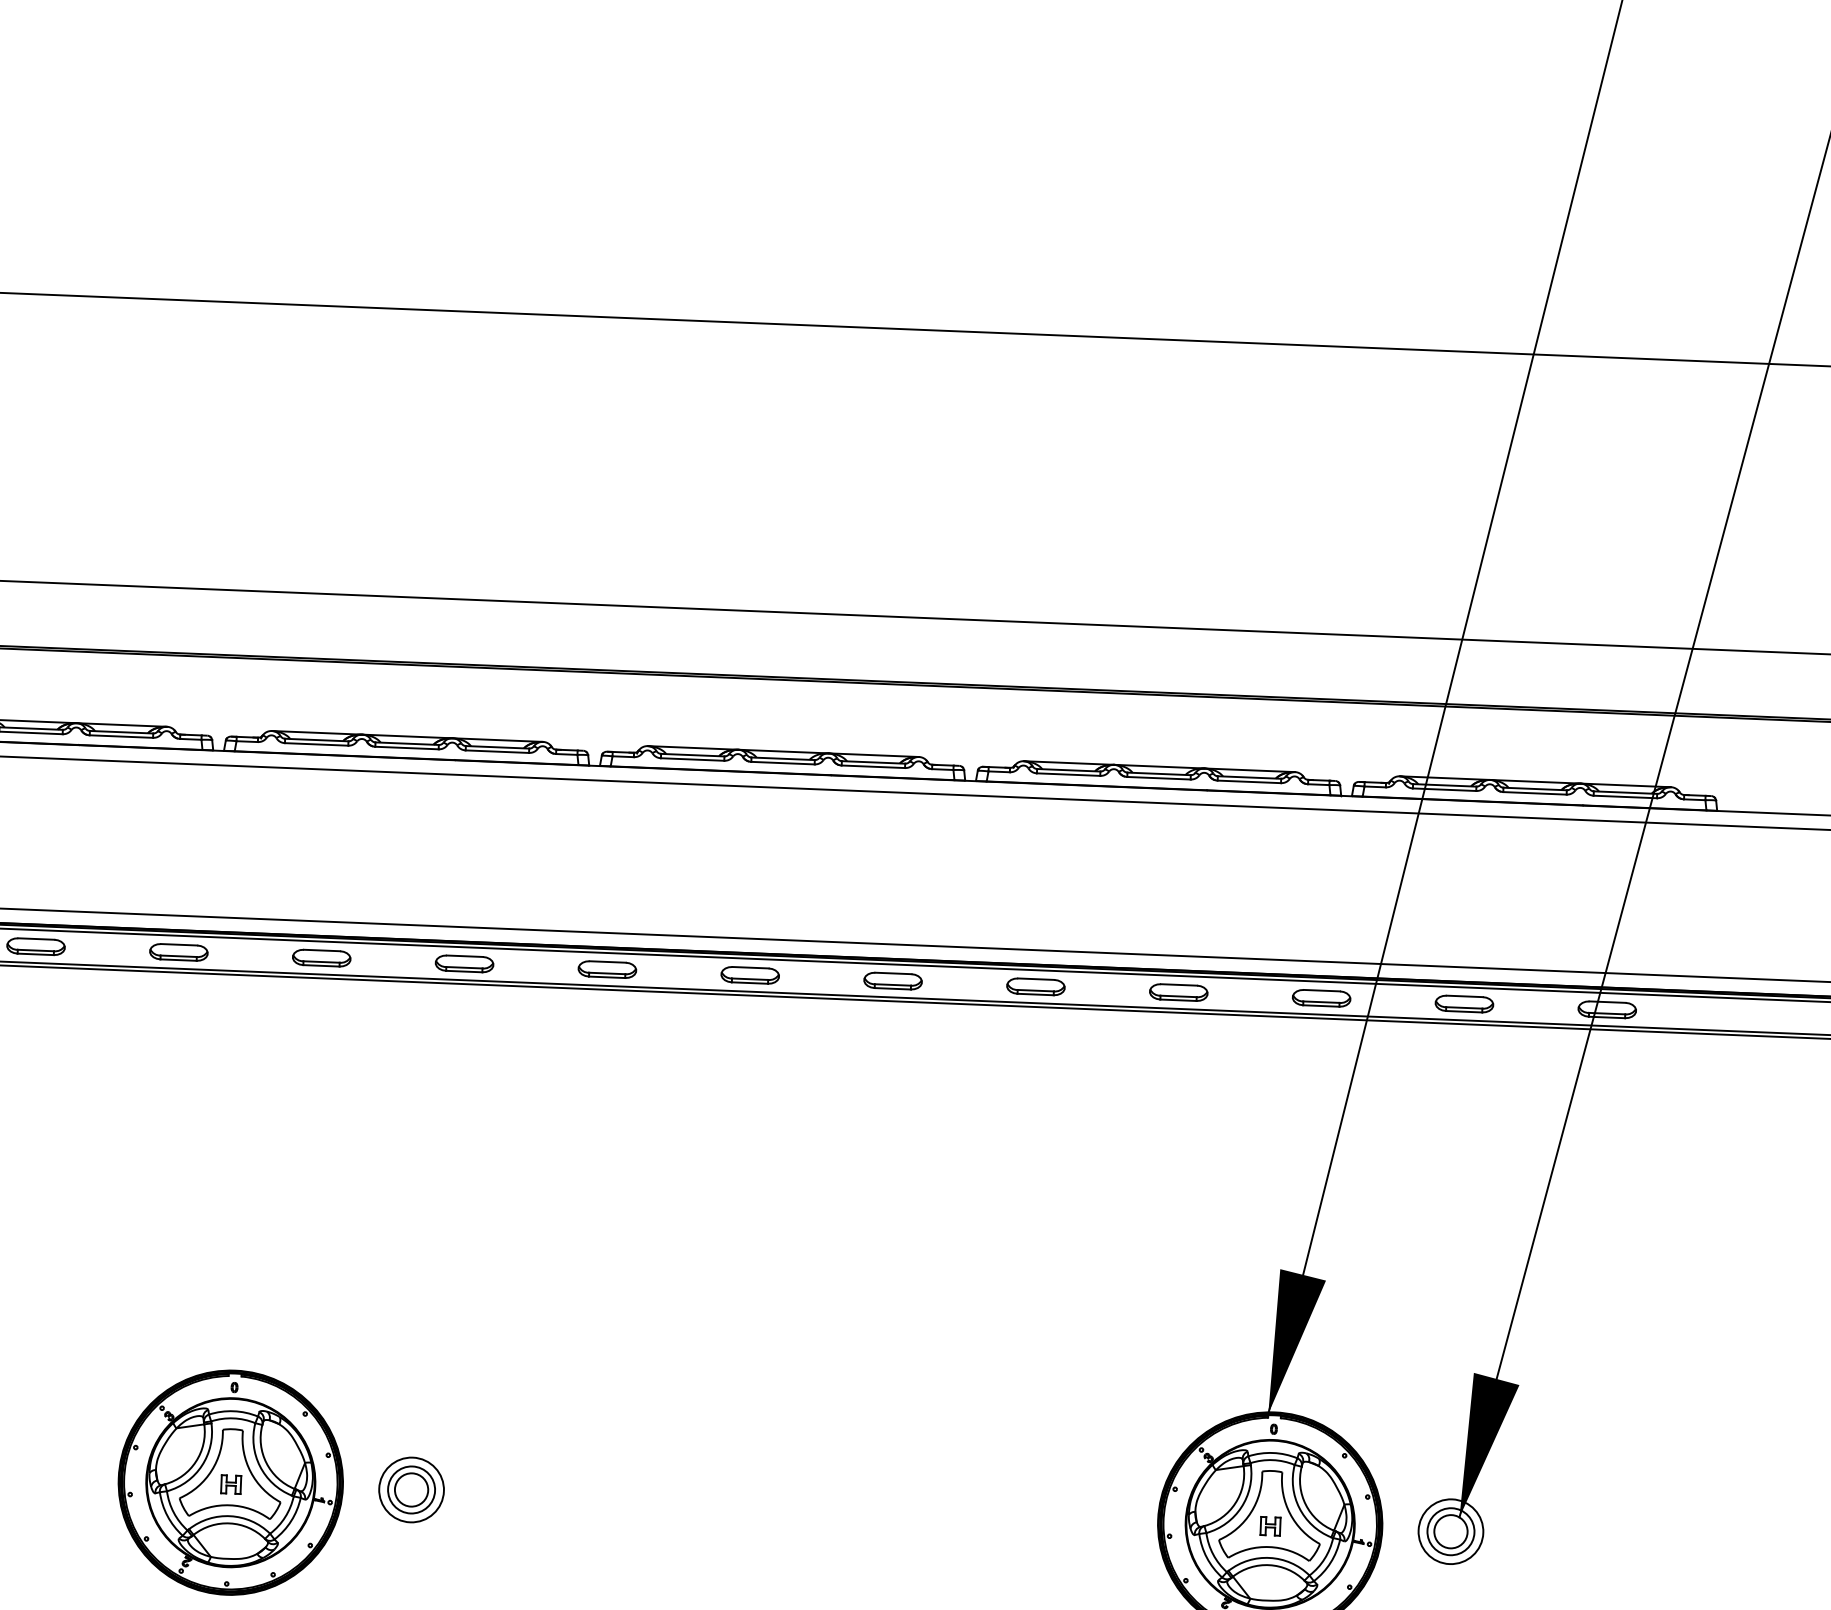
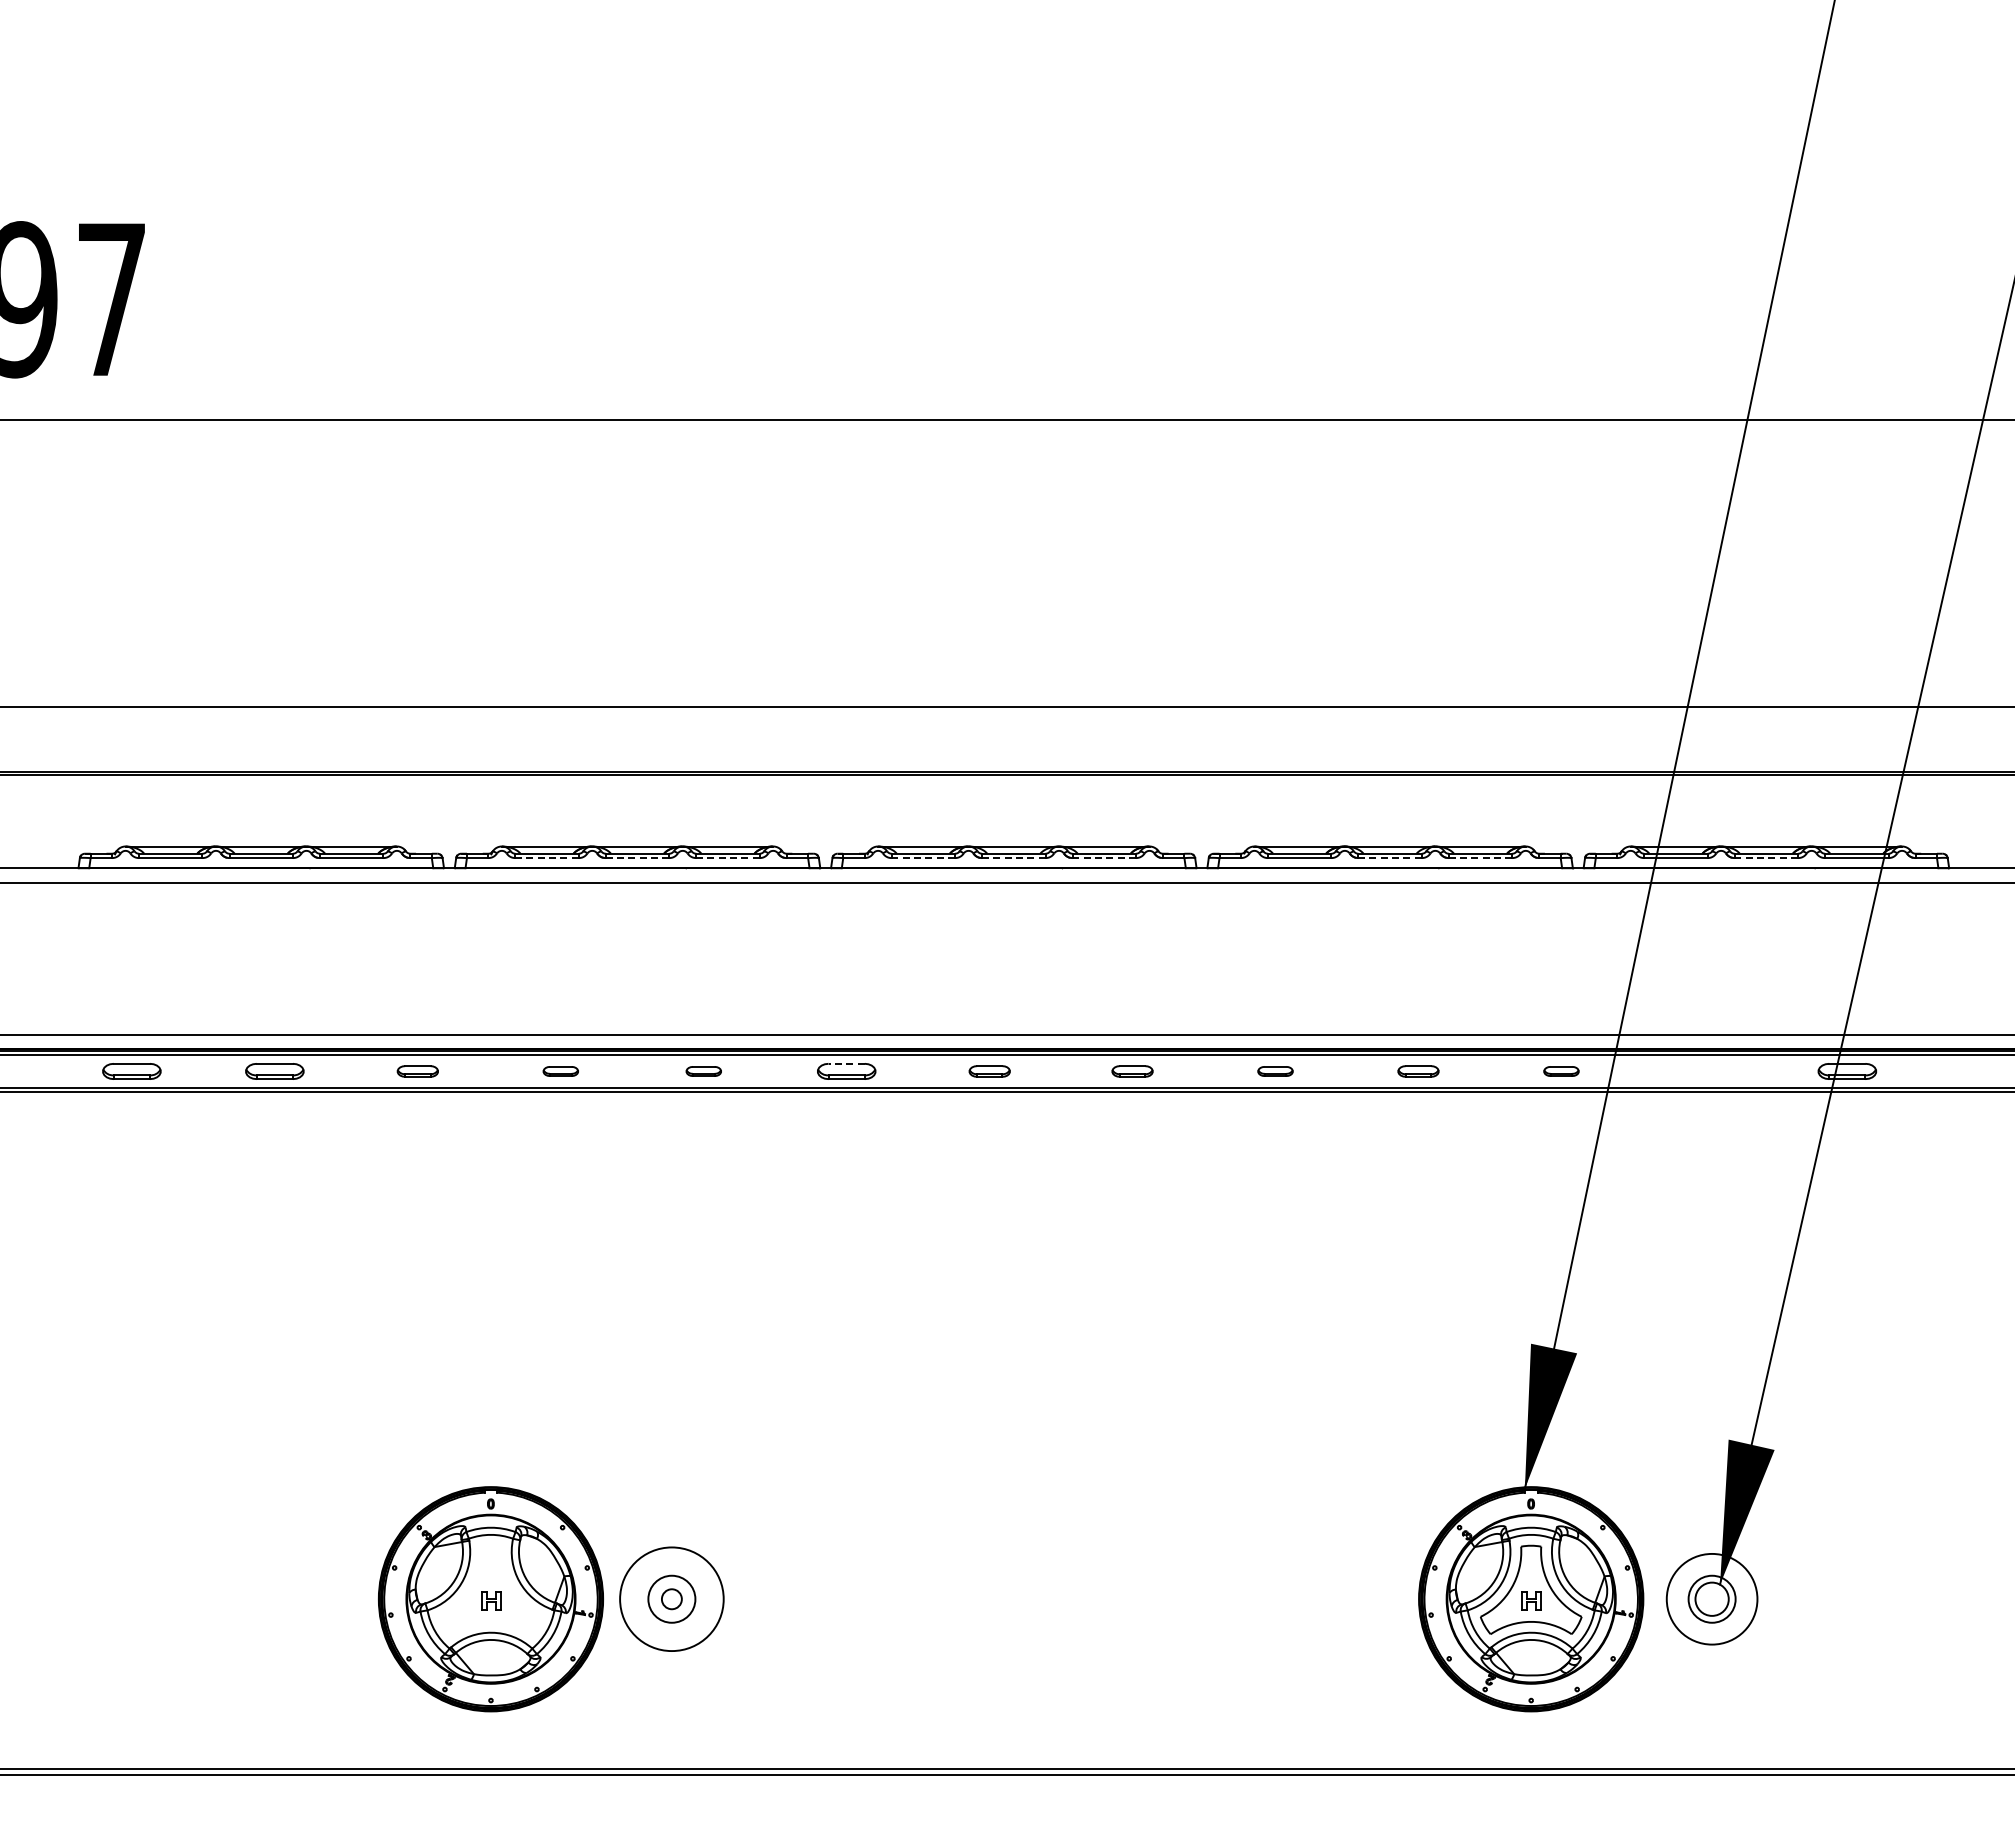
line: (317, 744) -> (547, 858), solid -> dashed
line: (406, 748) -> (637, 858), solid -> dashed
line: (496, 752) -> (727, 858), solid -> dashed
line: (692, 759) -> (923, 858), solid -> dashed
line: (782, 763) -> (1013, 858), solid -> dashed
line: (873, 767) -> (1104, 858), solid -> dashed
line: (1159, 778) -> (1390, 858), solid -> dashed
line: (1249, 782) -> (1480, 858), solid -> dashed
line: (1535, 793) -> (1766, 858), solid -> dashed
part: (178, 952) -> (417, 1071), size x0.7
part: (321, 958) -> (560, 1071), size x0.6
line: (607, 961) -> (846, 1063), solid -> dashed
part: (464, 963) -> (703, 1071), size x0.6
part: (750, 975) -> (989, 1071), size x0.7
part: (893, 981) -> (1132, 1071), size x0.7
part: (1035, 986) -> (1275, 1071), size x0.6
part: (1178, 992) -> (1418, 1071), size x0.7
part: (1321, 998) -> (1561, 1071), size x0.6
part: (1464, 1004) -> (1704, 1071), removed
part: (230, 1472) -> (490, 1589), removed
circle: (411, 1489) -> (671, 1598), size x0.6
circle: (411, 1489) -> (671, 1598), size x1.6
circle: (1450, 1530) -> (1711, 1598), size x1.4

